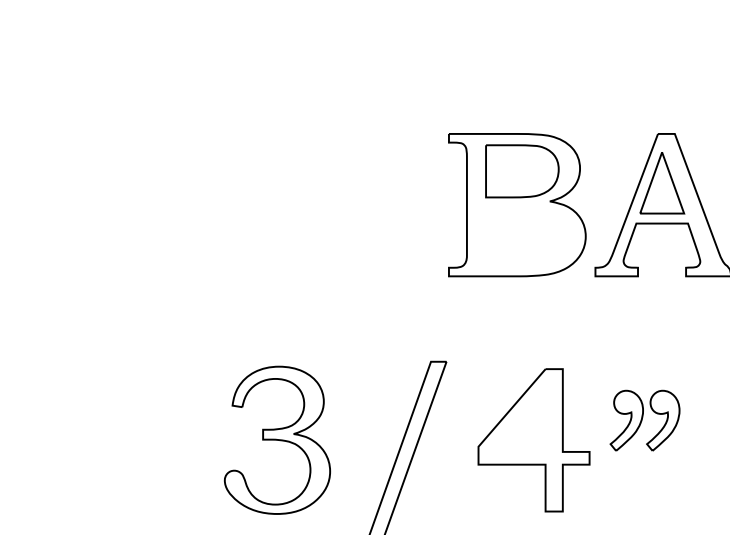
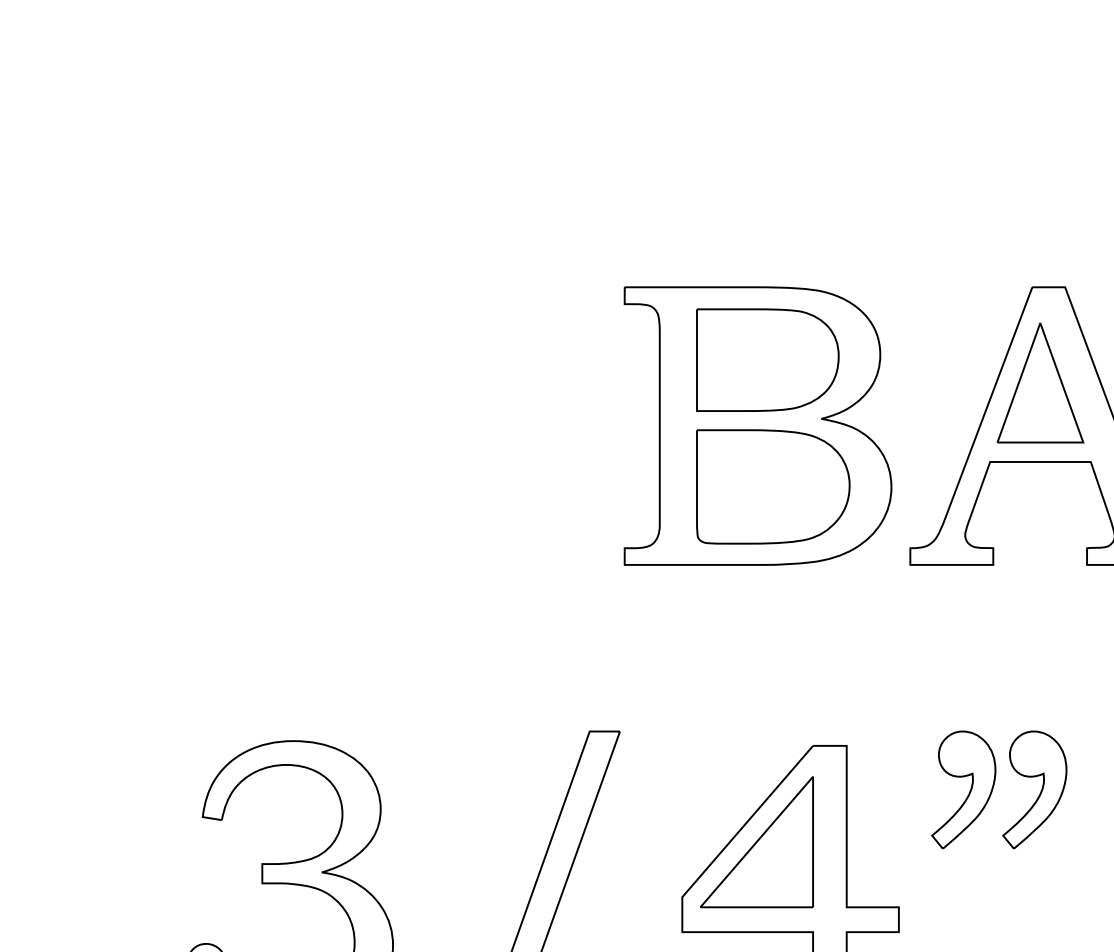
part: (525, 236) -> (773, 487), added
part: (516, 418) -> (756, 842), added
part: (644, 420) -> (998, 789), moved

